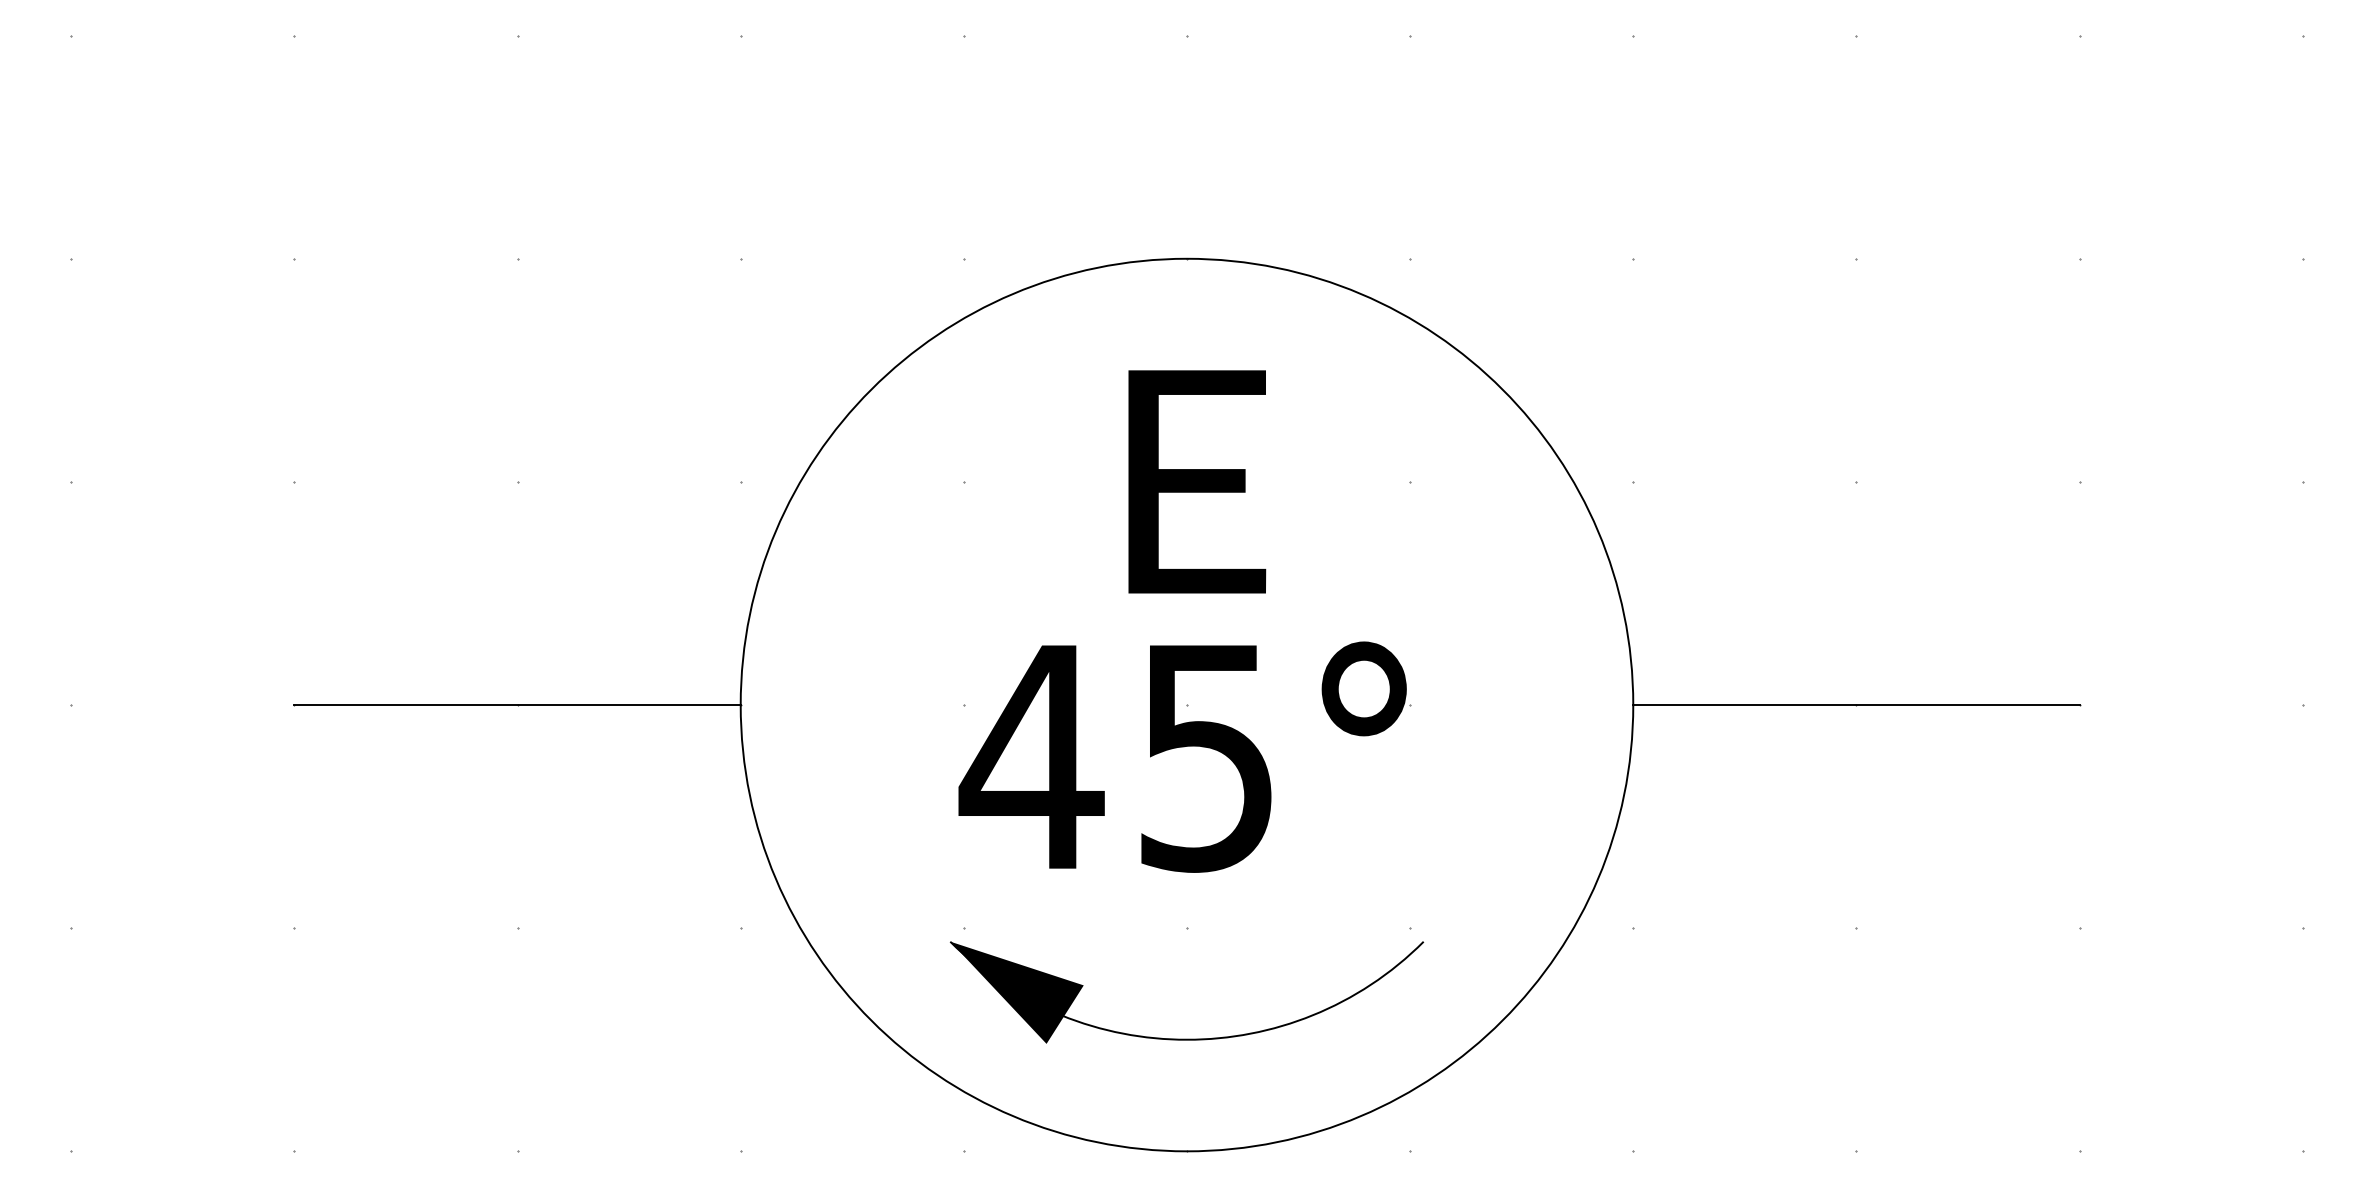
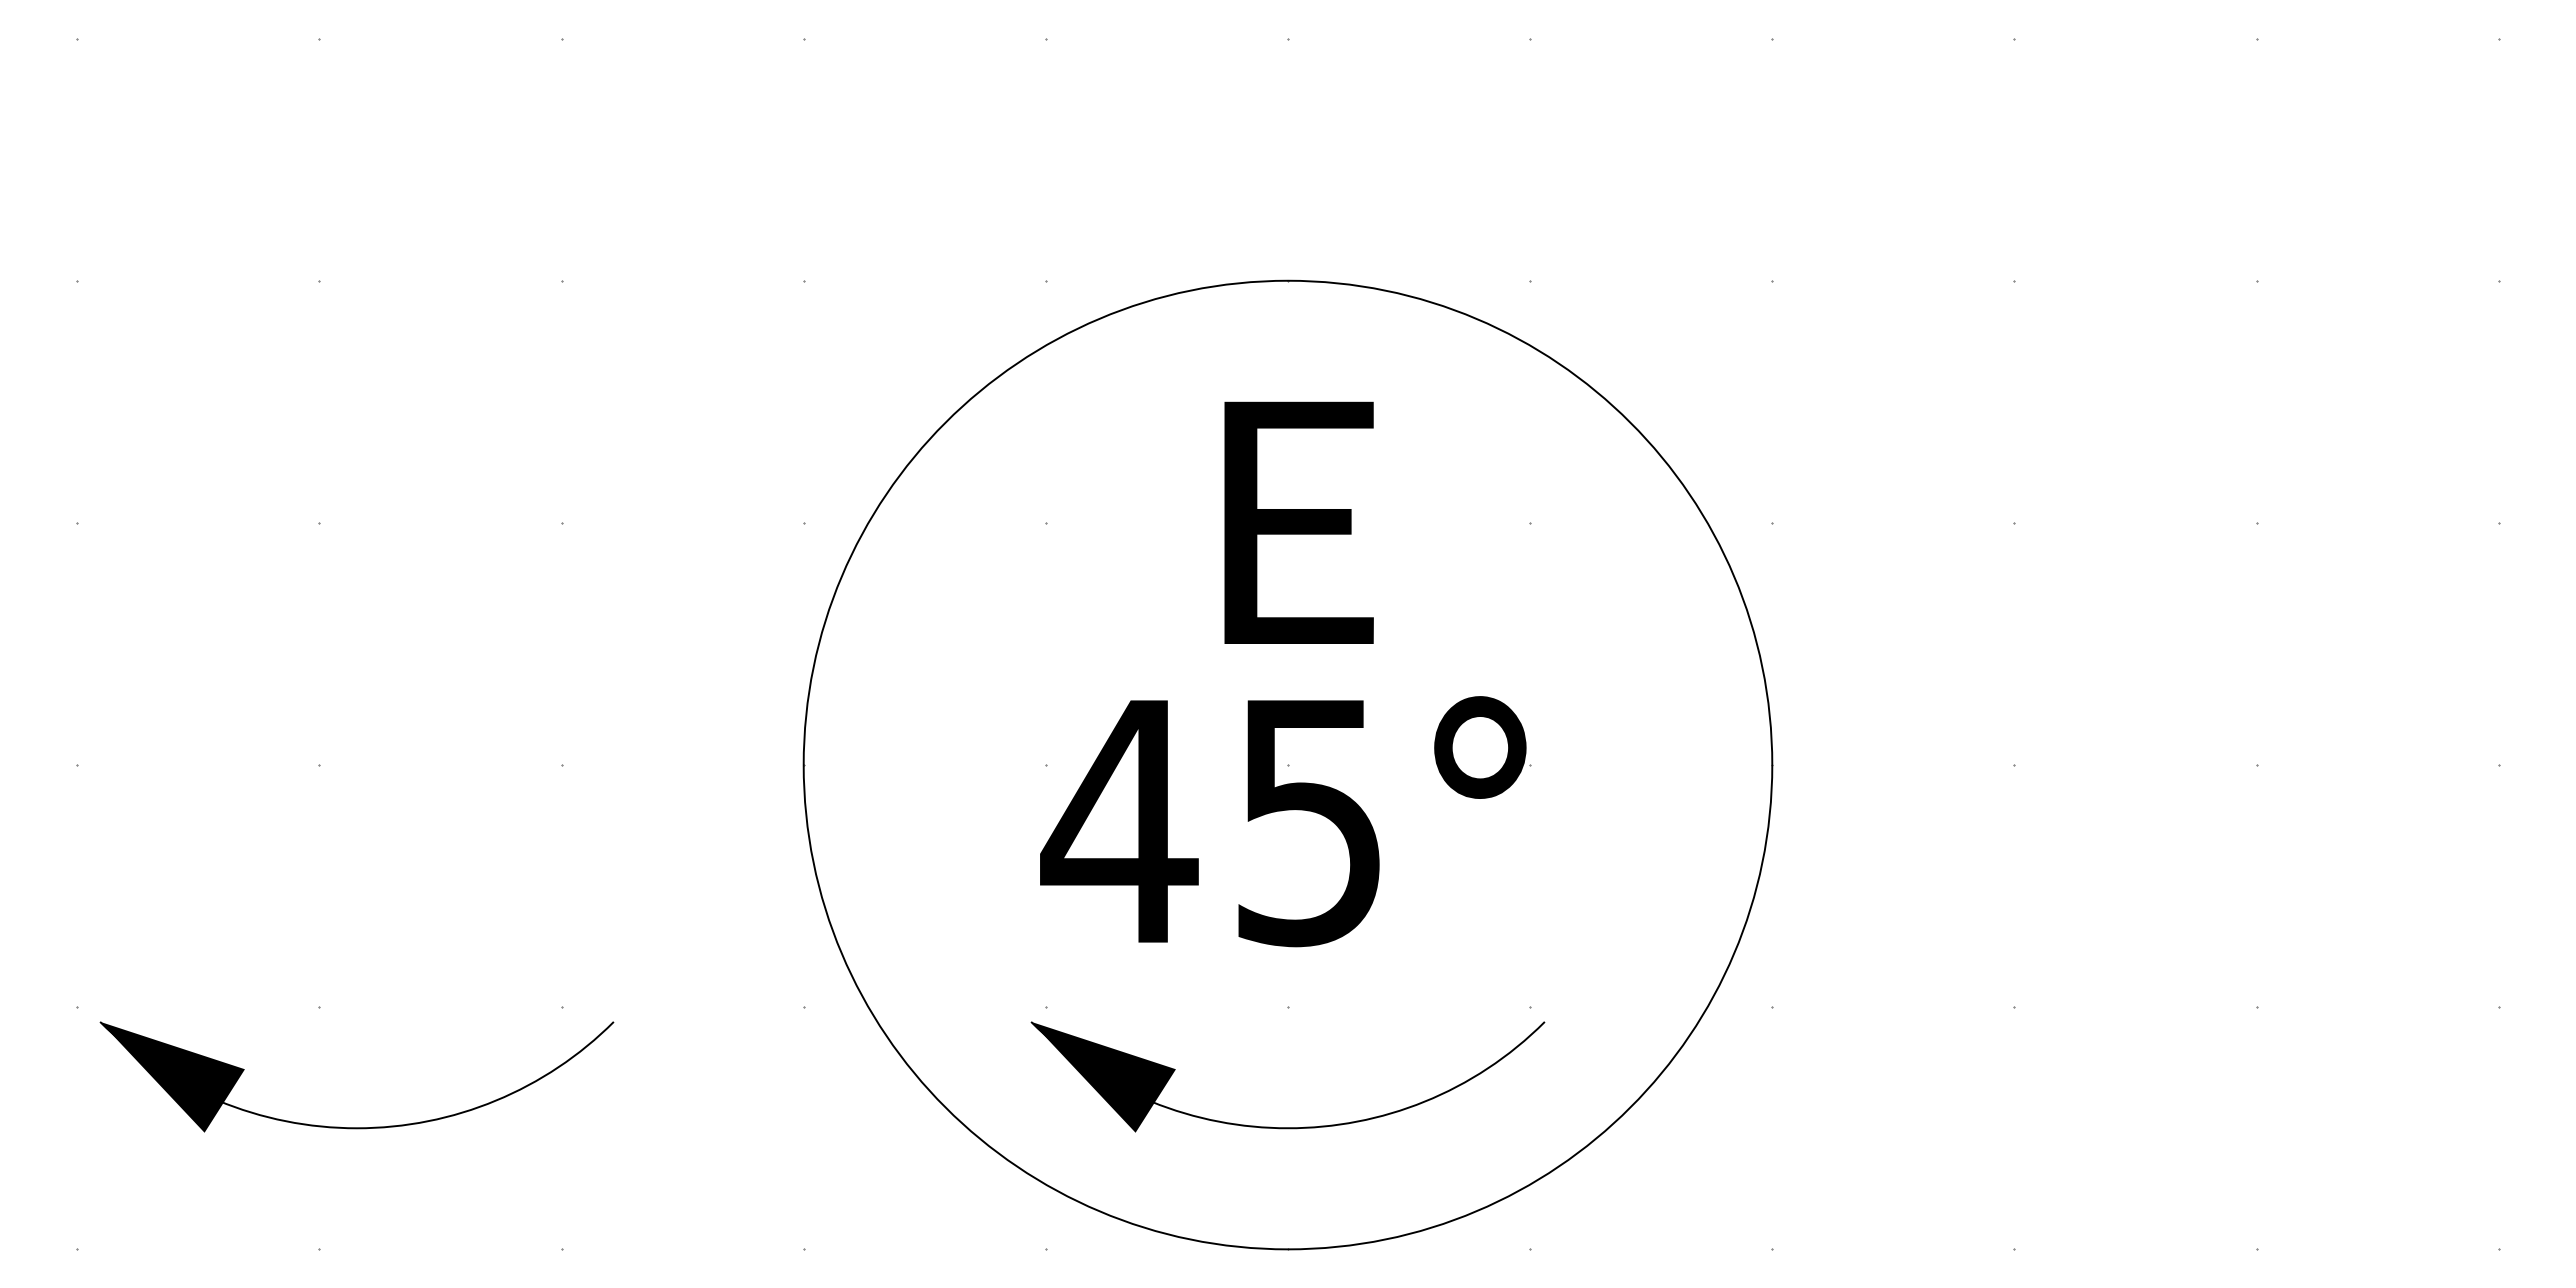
line: (517, 705) -> (561, 765), removed
line: (1856, 705) -> (2014, 765), removed
part: (328, 1039) -> (356, 1127), added

